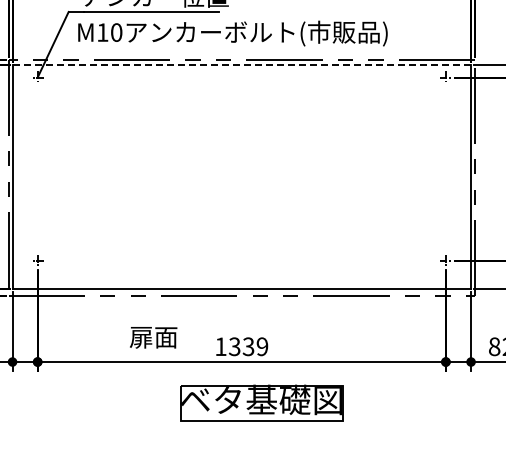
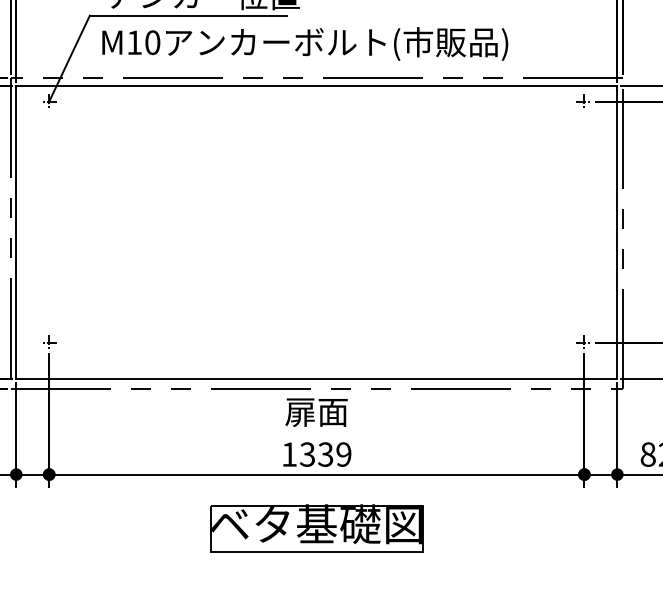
line: (242, 65) -> (317, 85), dashed -> solid
text: (153, 337) -> (316, 412), moved
part: (261, 402) -> (316, 527), moved

